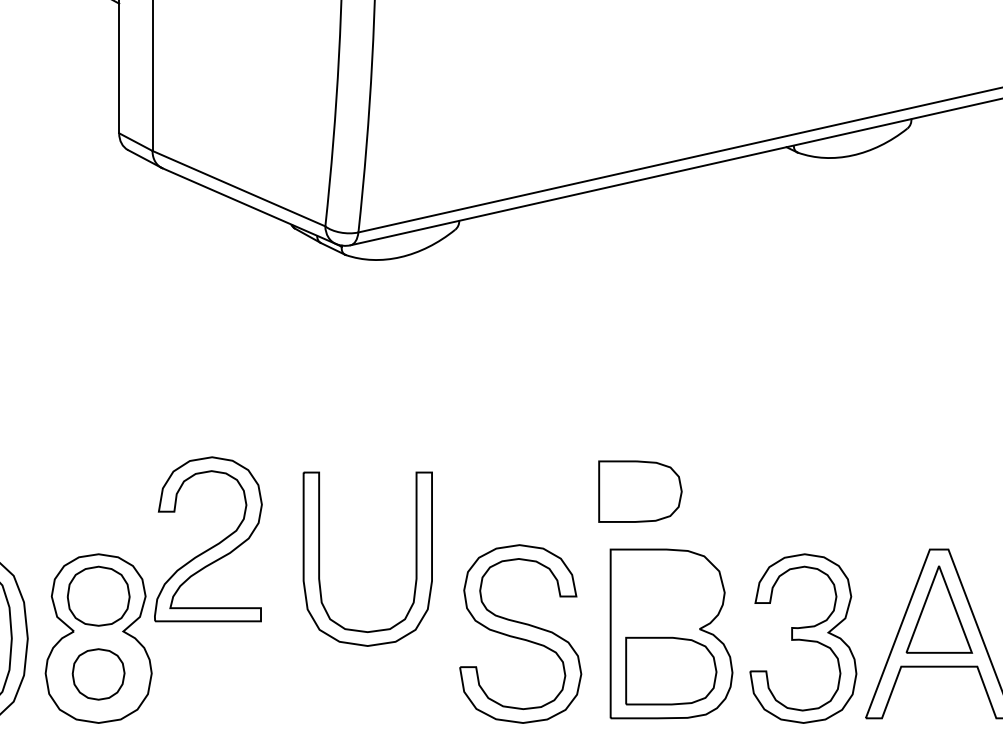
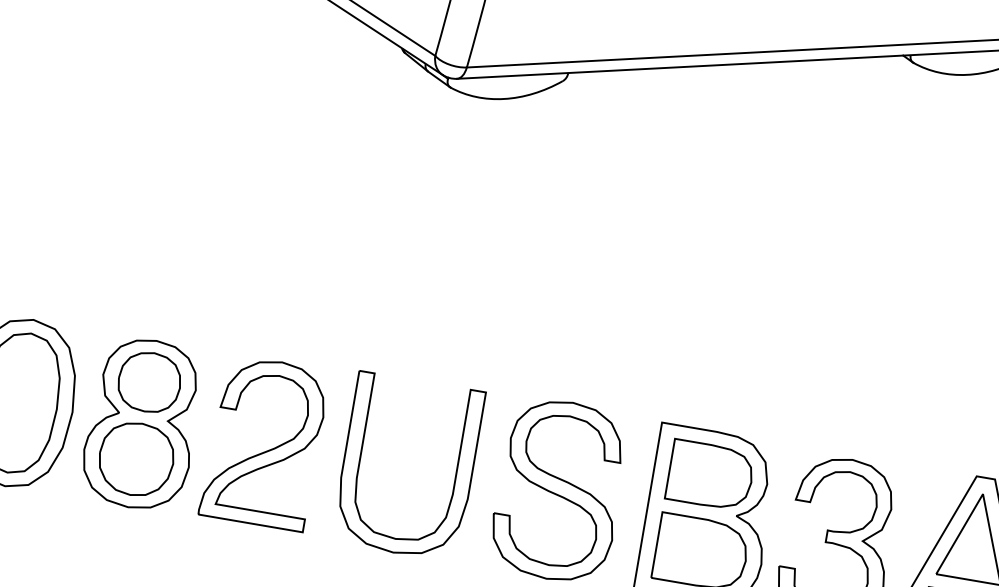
part: (640, 491) -> (710, 475), moved
part: (211, 546) -> (266, 450), moved
part: (319, 558) -> (360, 458), moved
part: (98, 674) -> (136, 459), size x1.43

